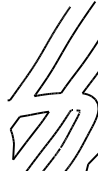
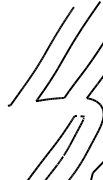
part: (29, 134) -> (30, 141), removed

